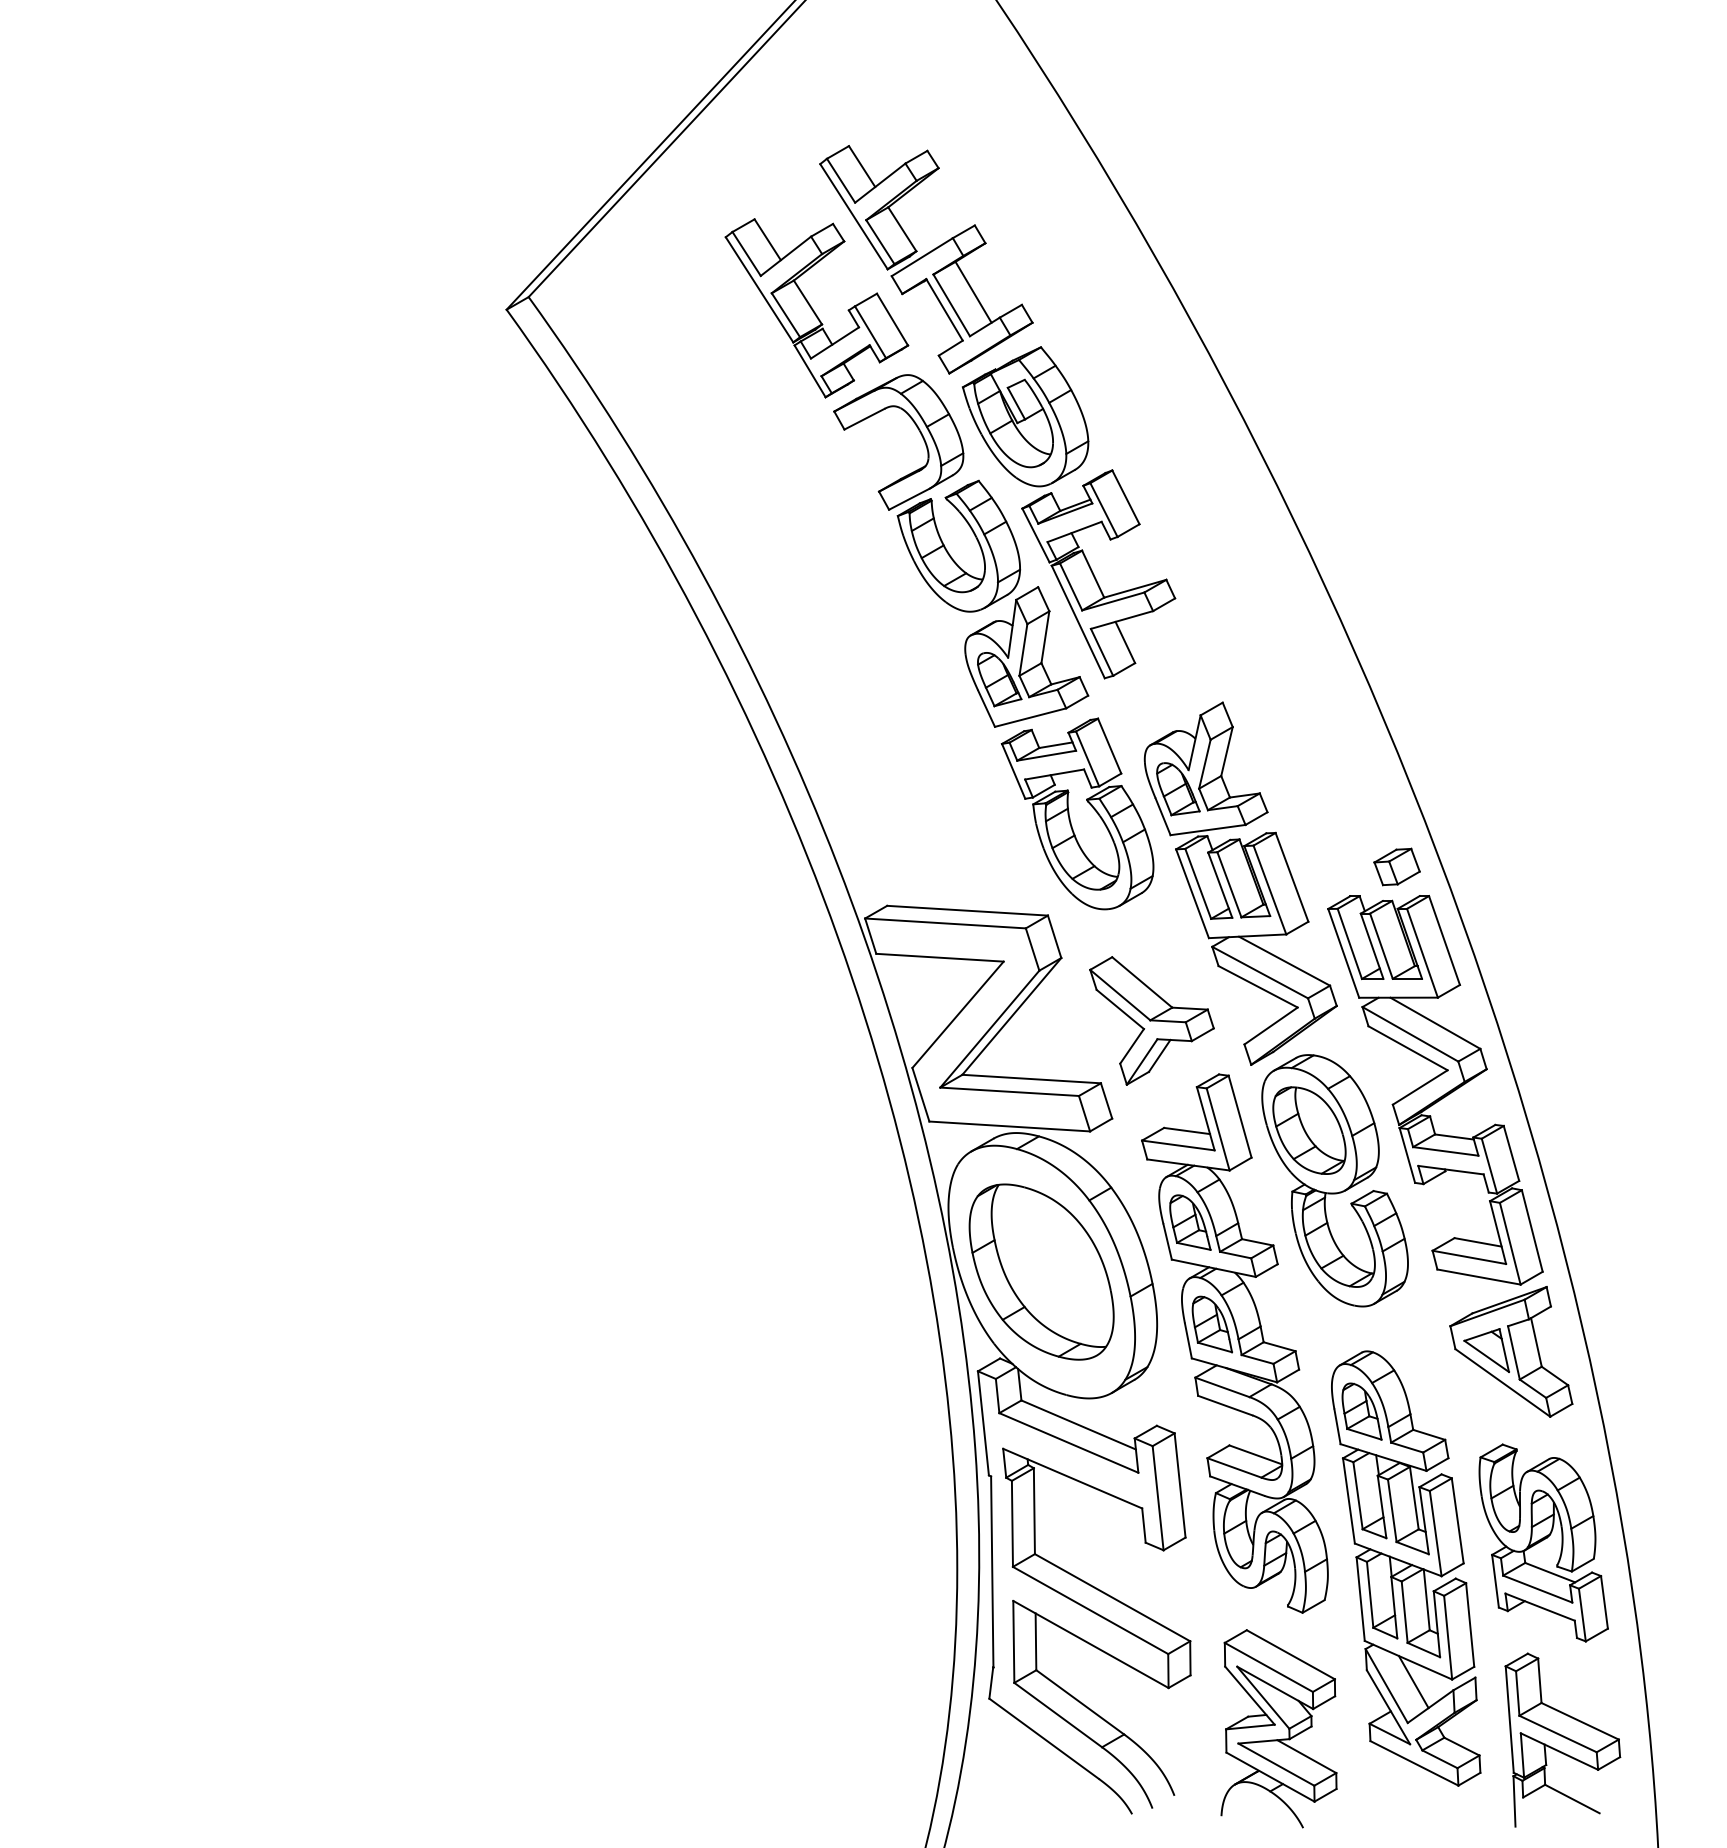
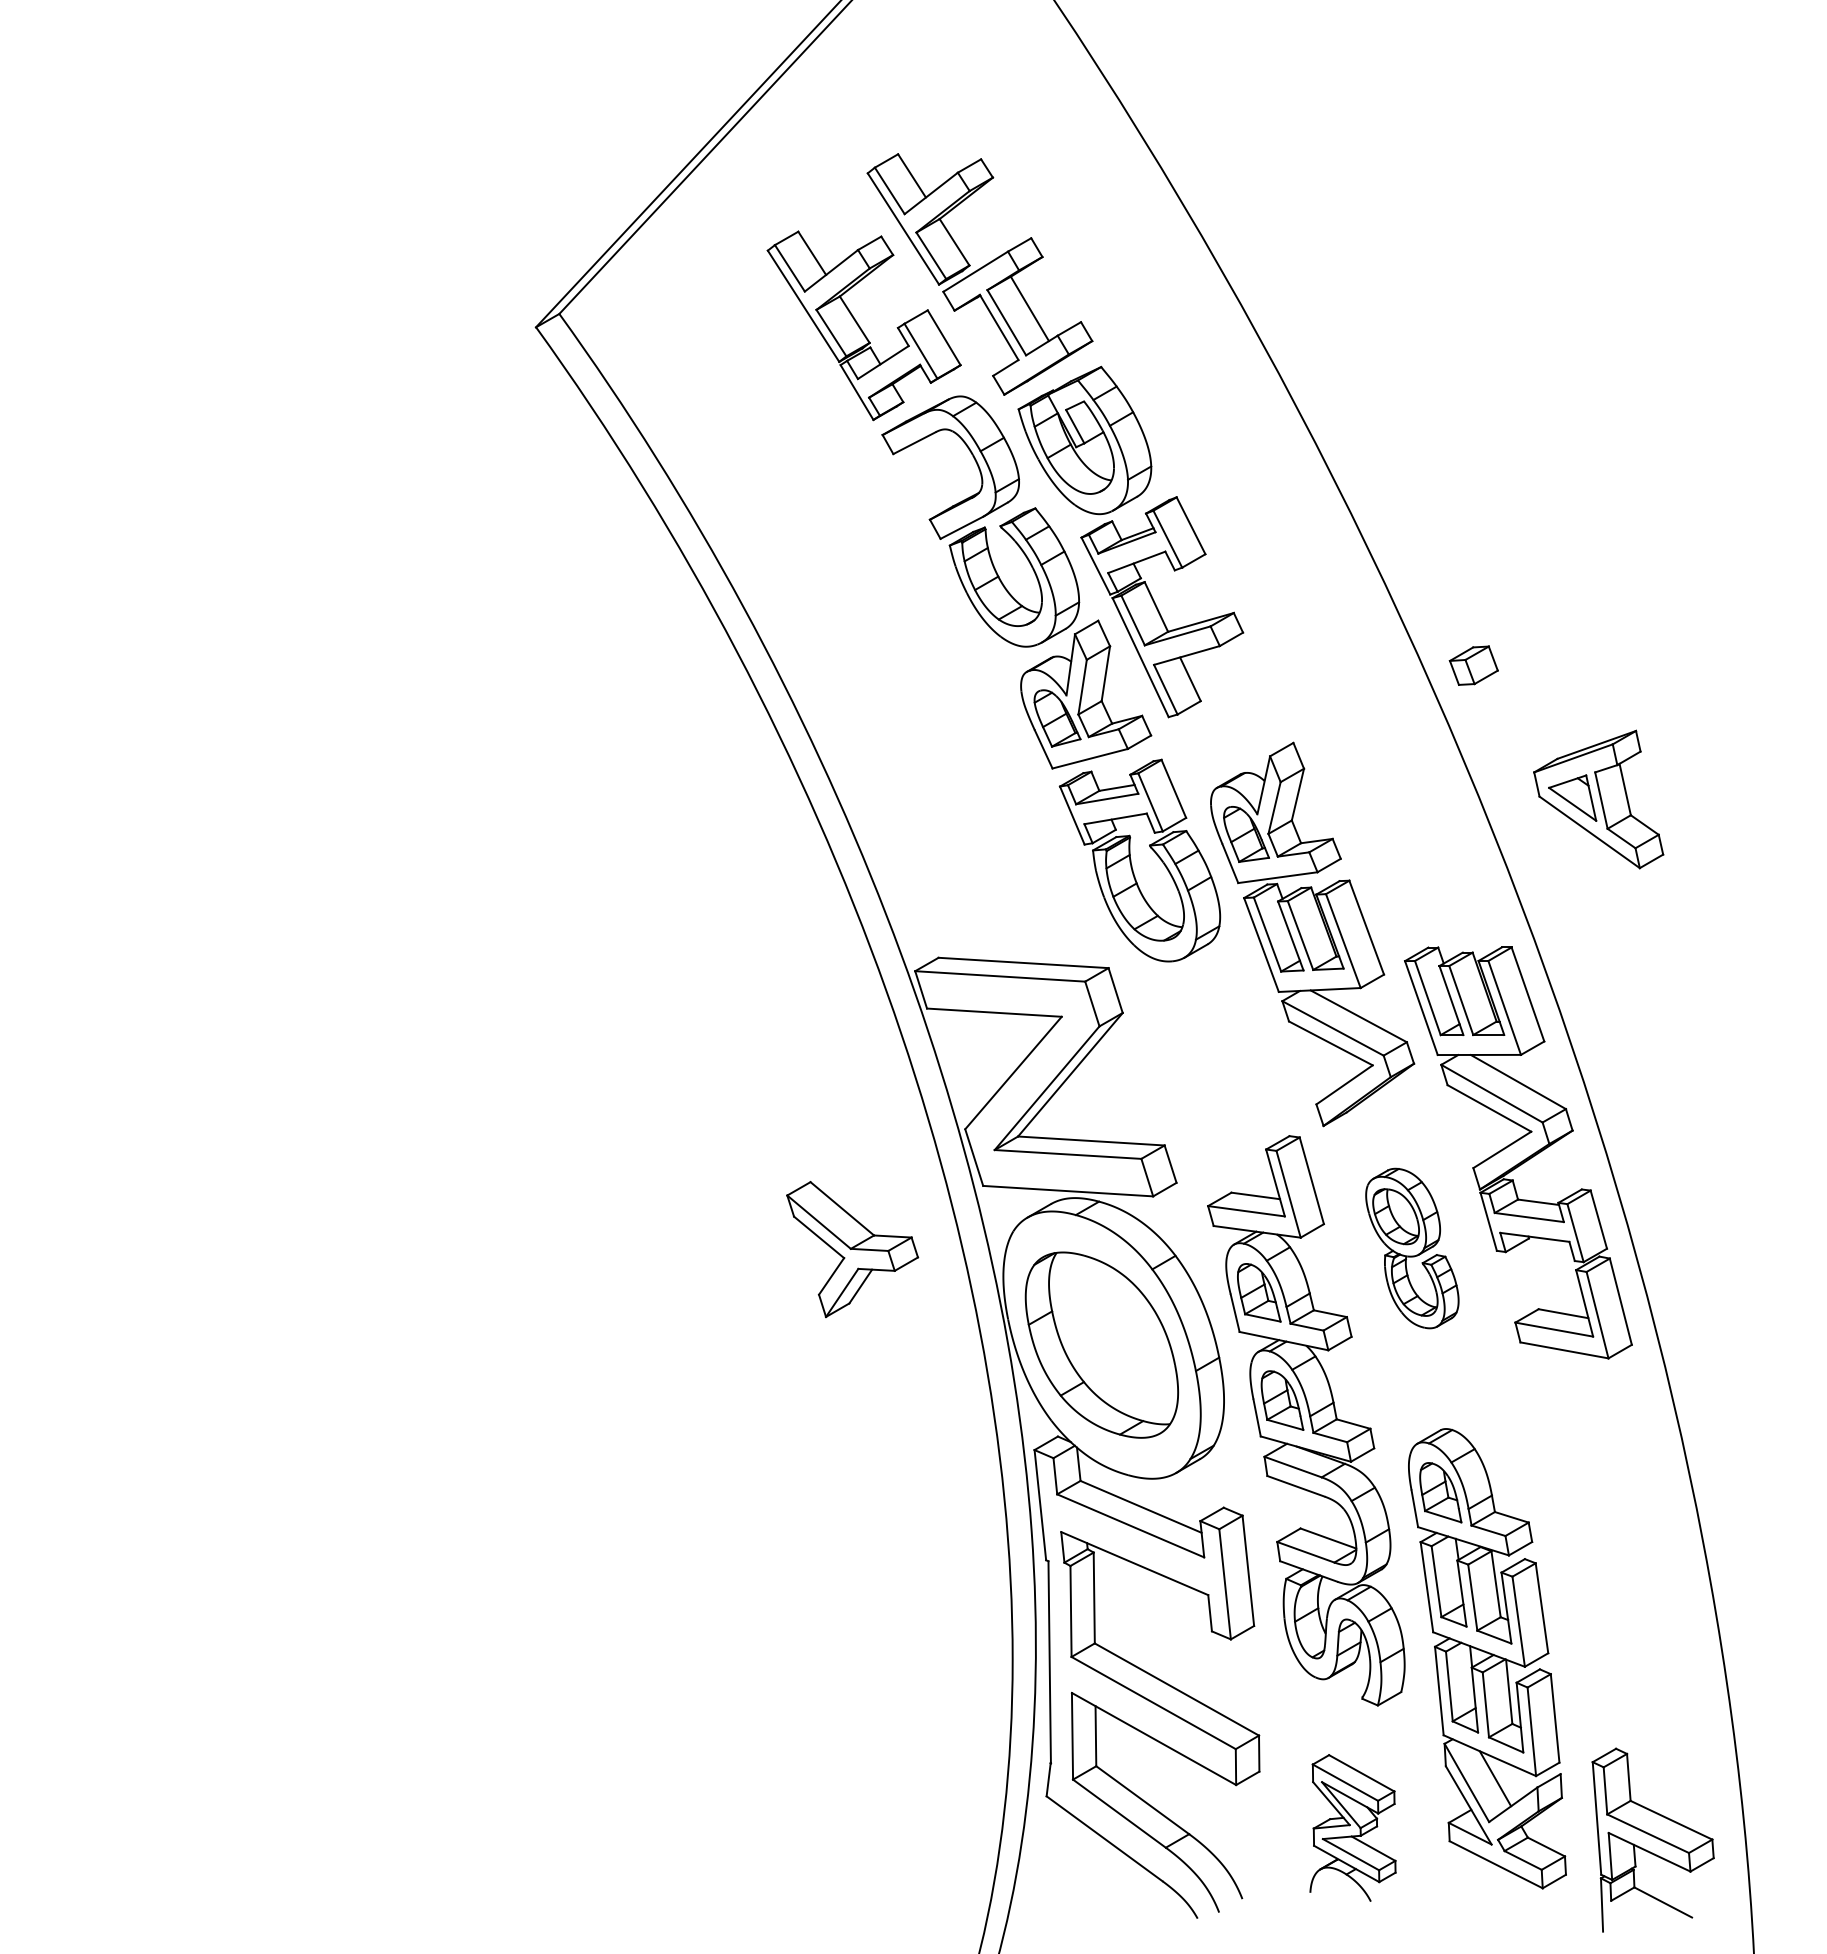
part: (1396, 866) -> (1473, 665), moved
part: (1151, 1020) -> (852, 1249), moved
part: (1335, 1180) -> (1412, 1248), size x0.6
part: (1511, 1351) -> (1598, 799), moved
part: (1543, 1542) -> (1632, 1631), removed
part: (1278, 1728) -> (1352, 1827), size x0.7

